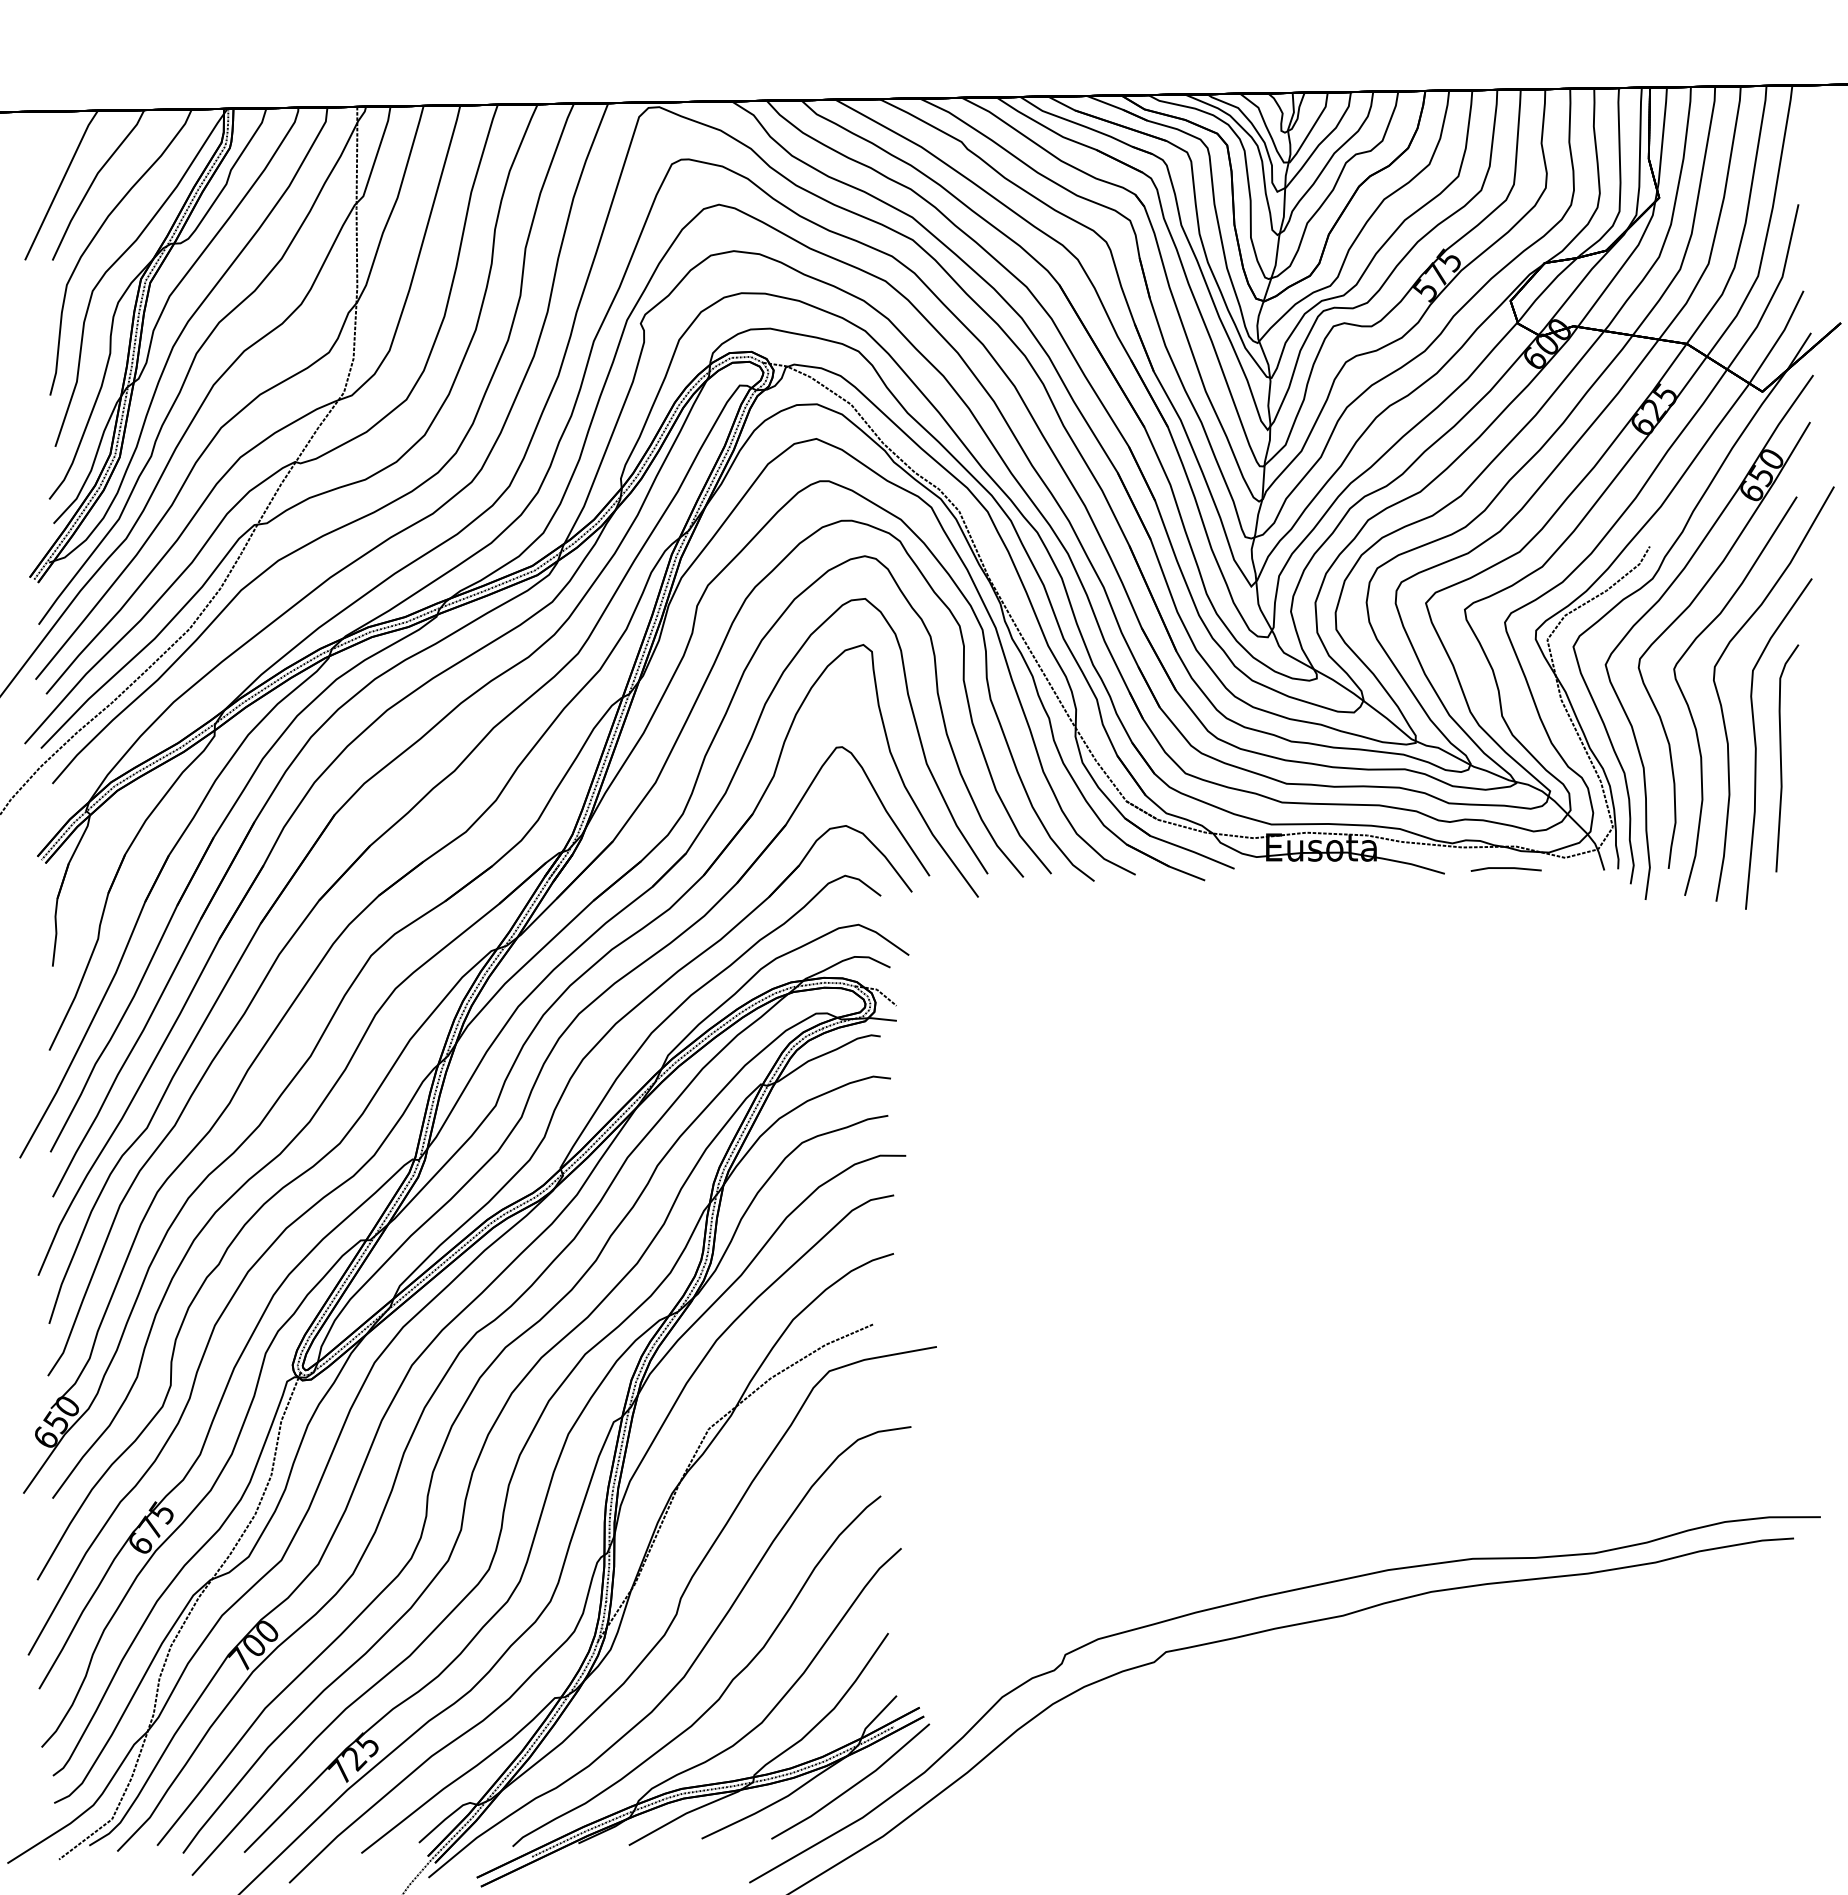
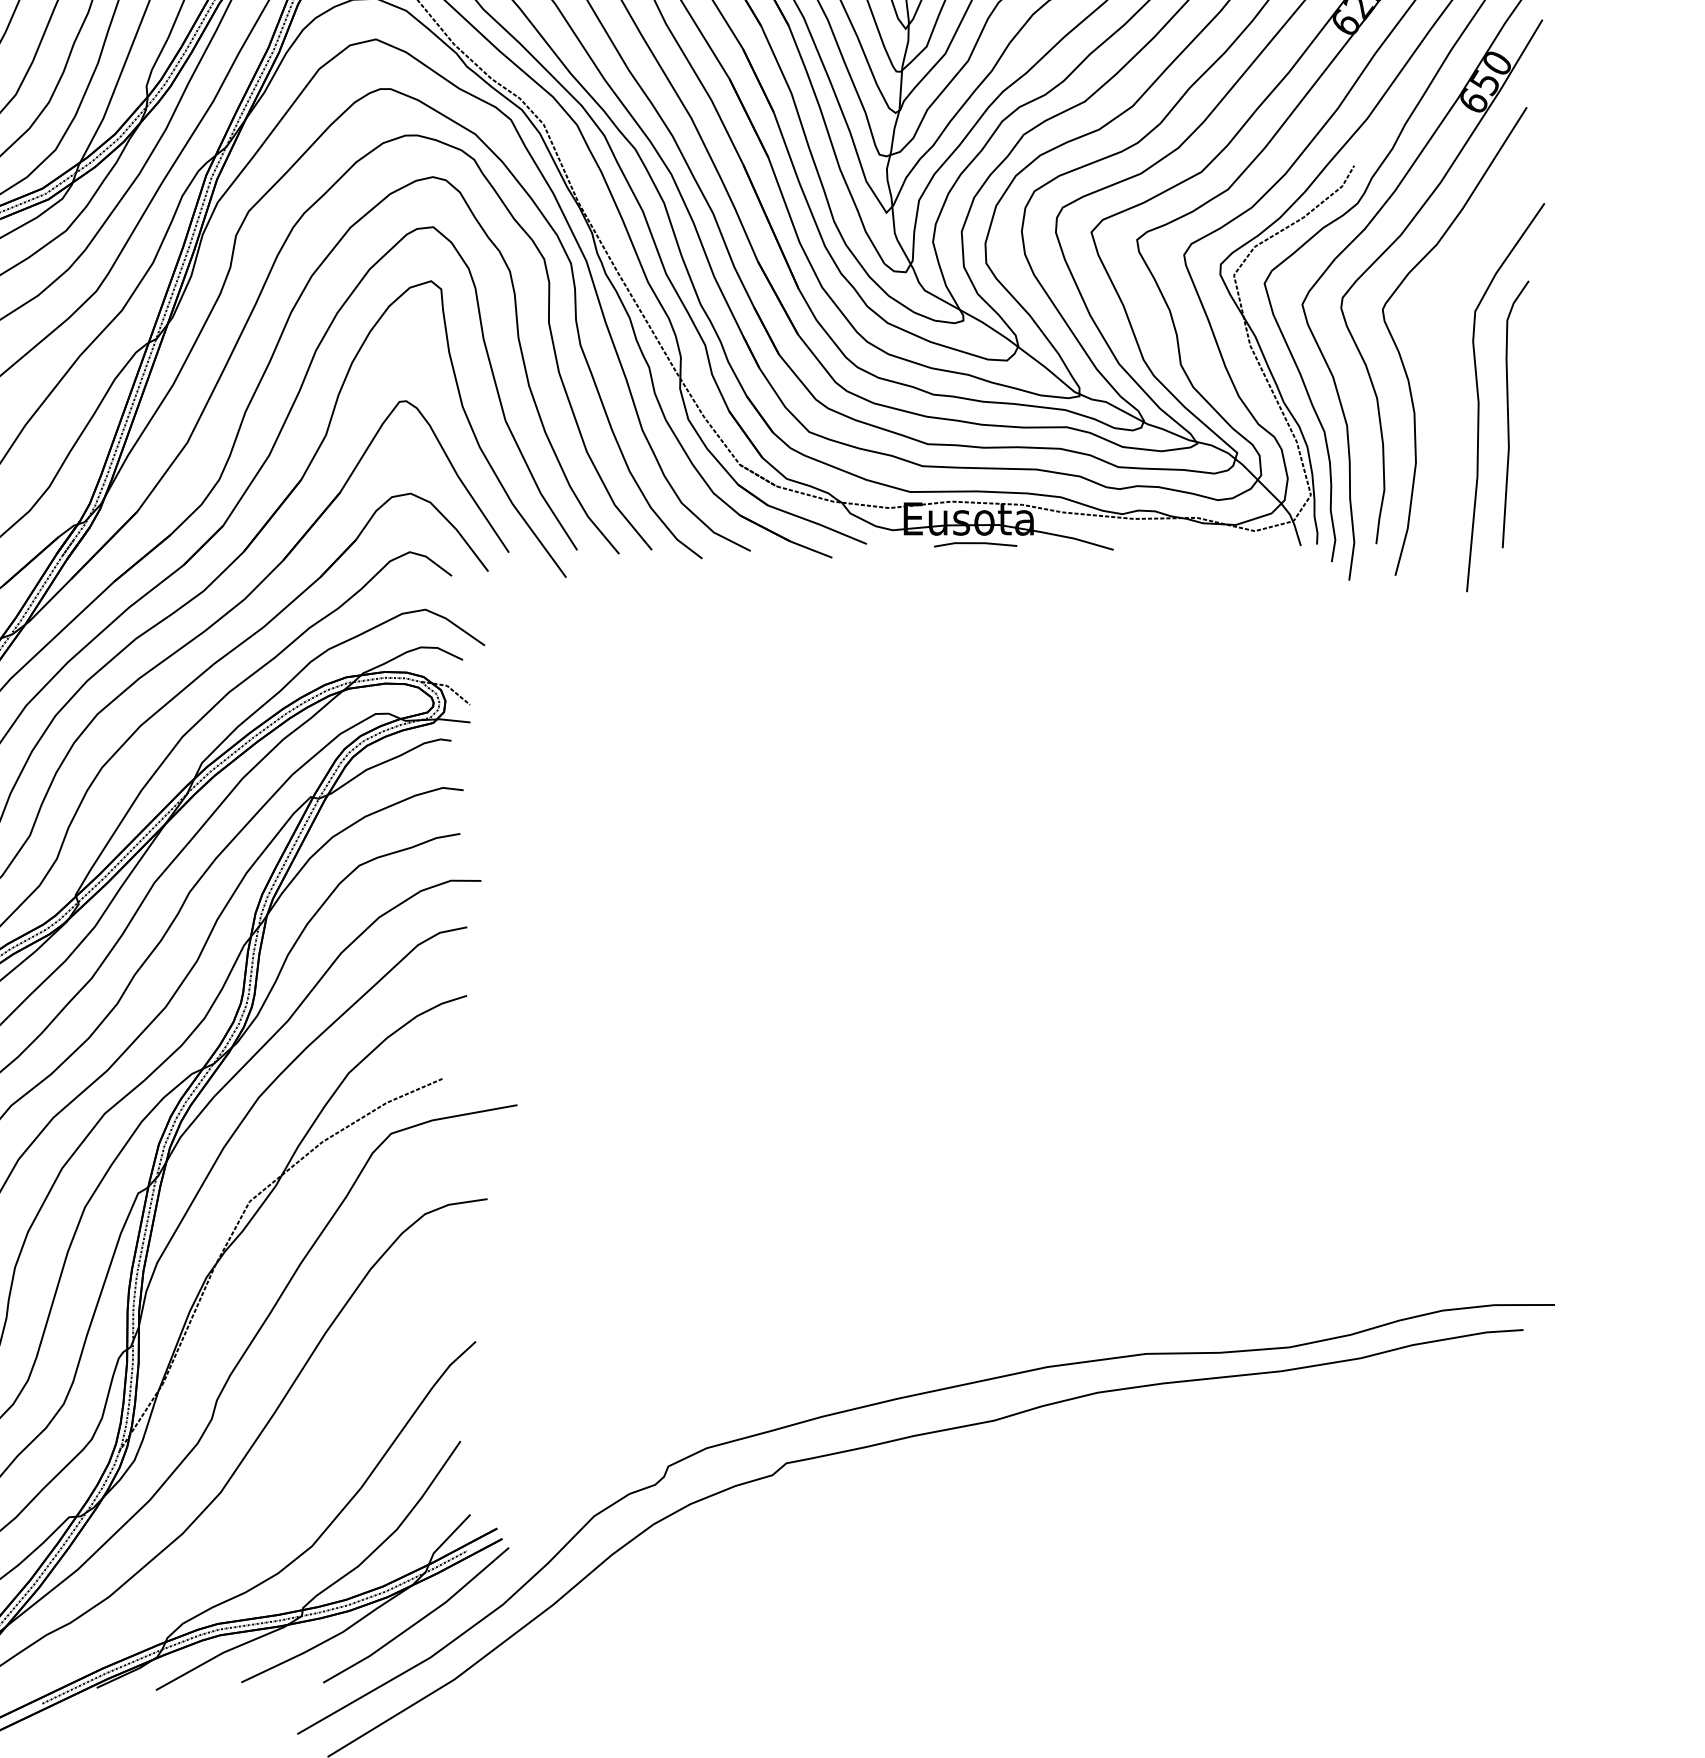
curve: (1722, 706) -> (1439, 353), removed
line: (1505, 868) -> (974, 543), moved
curve: (724, 1689) -> (268, 1507), removed

